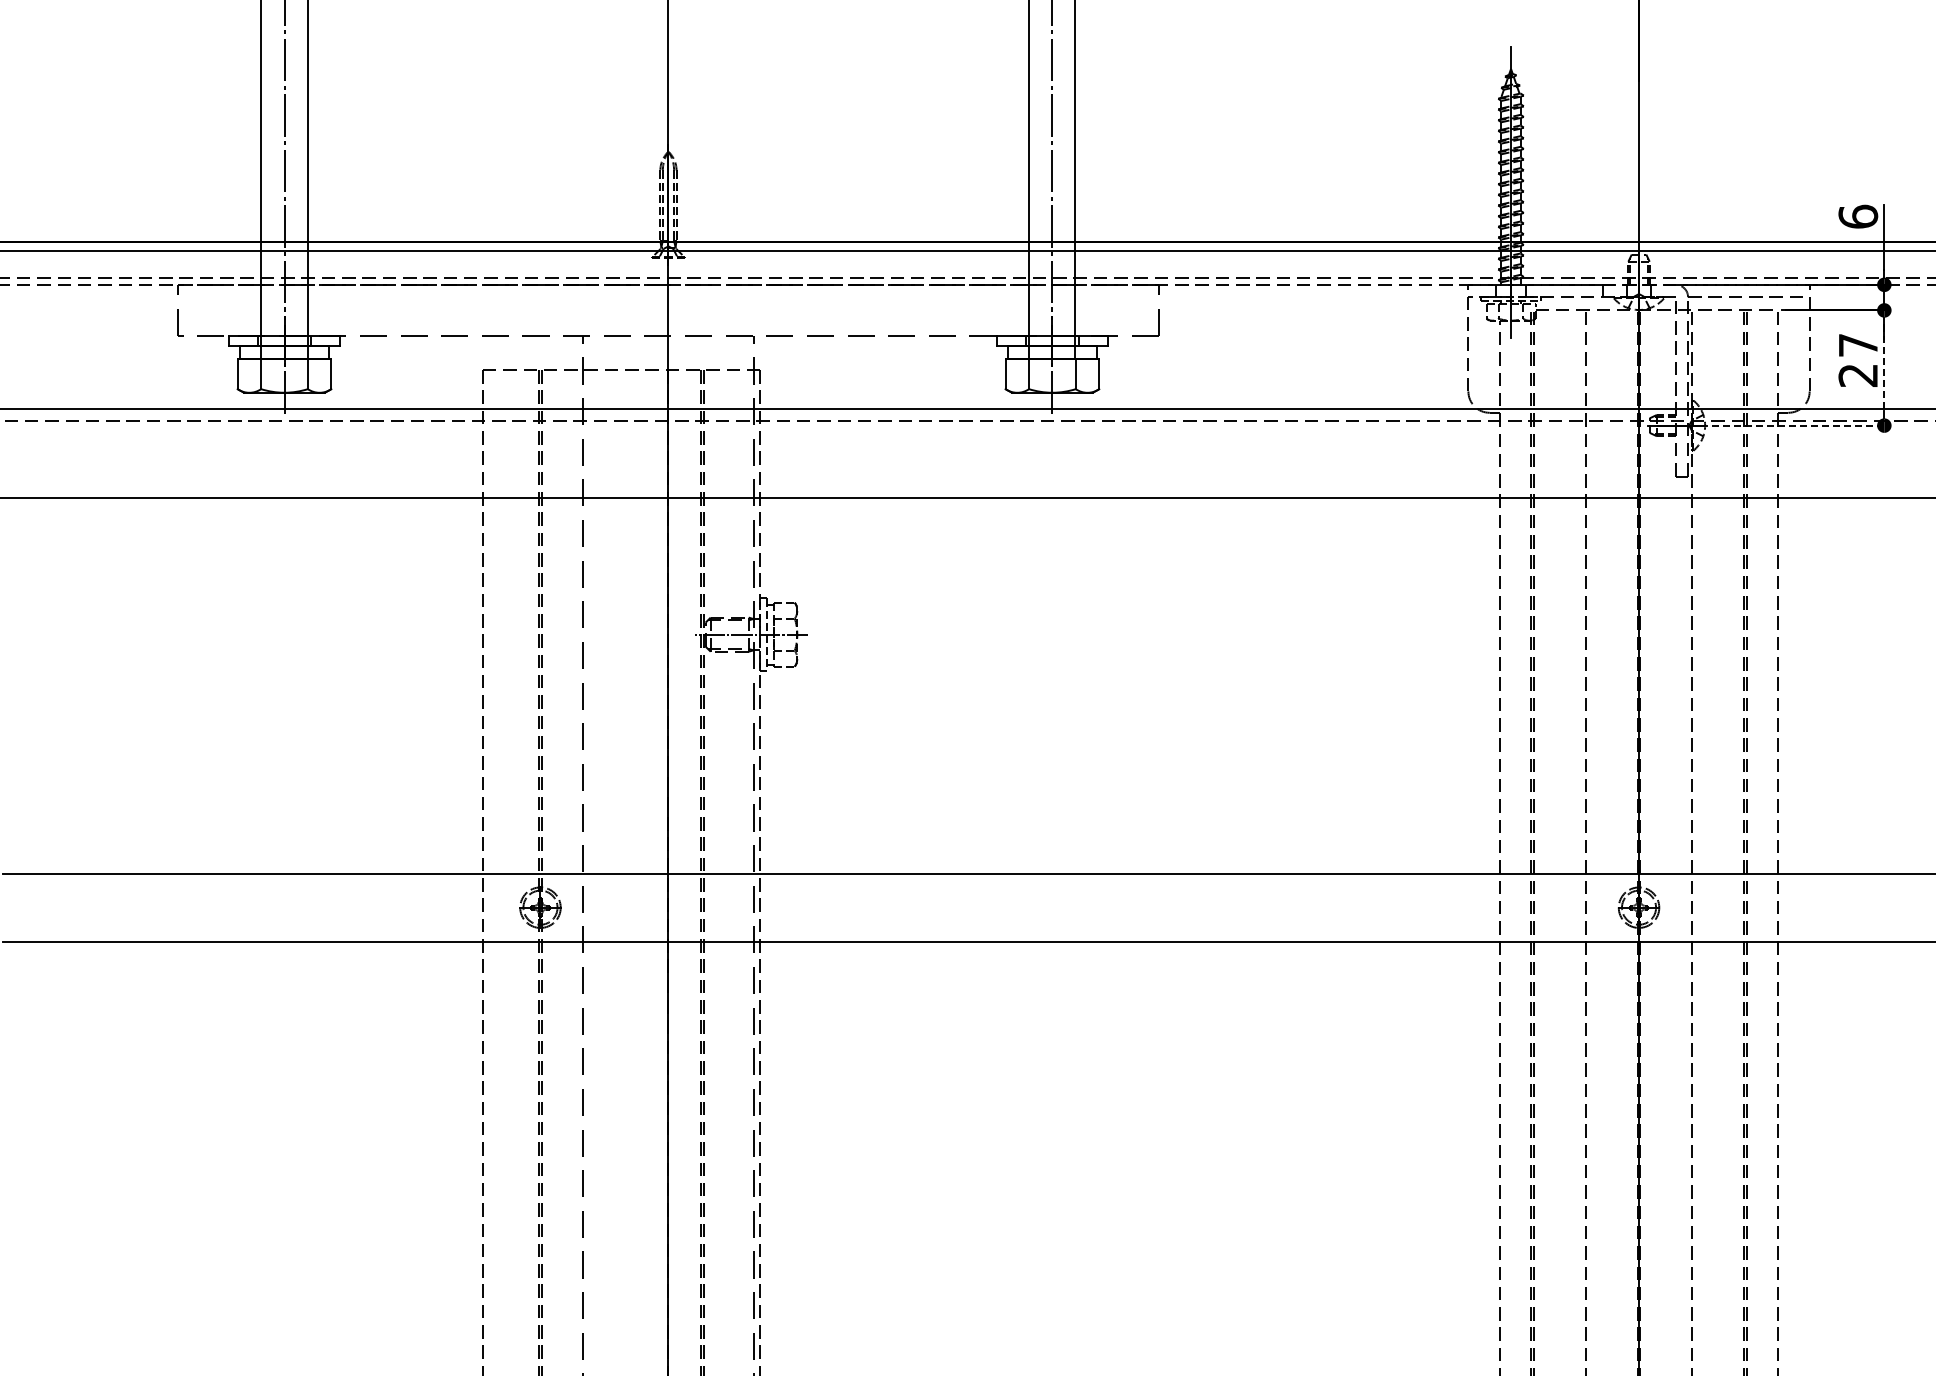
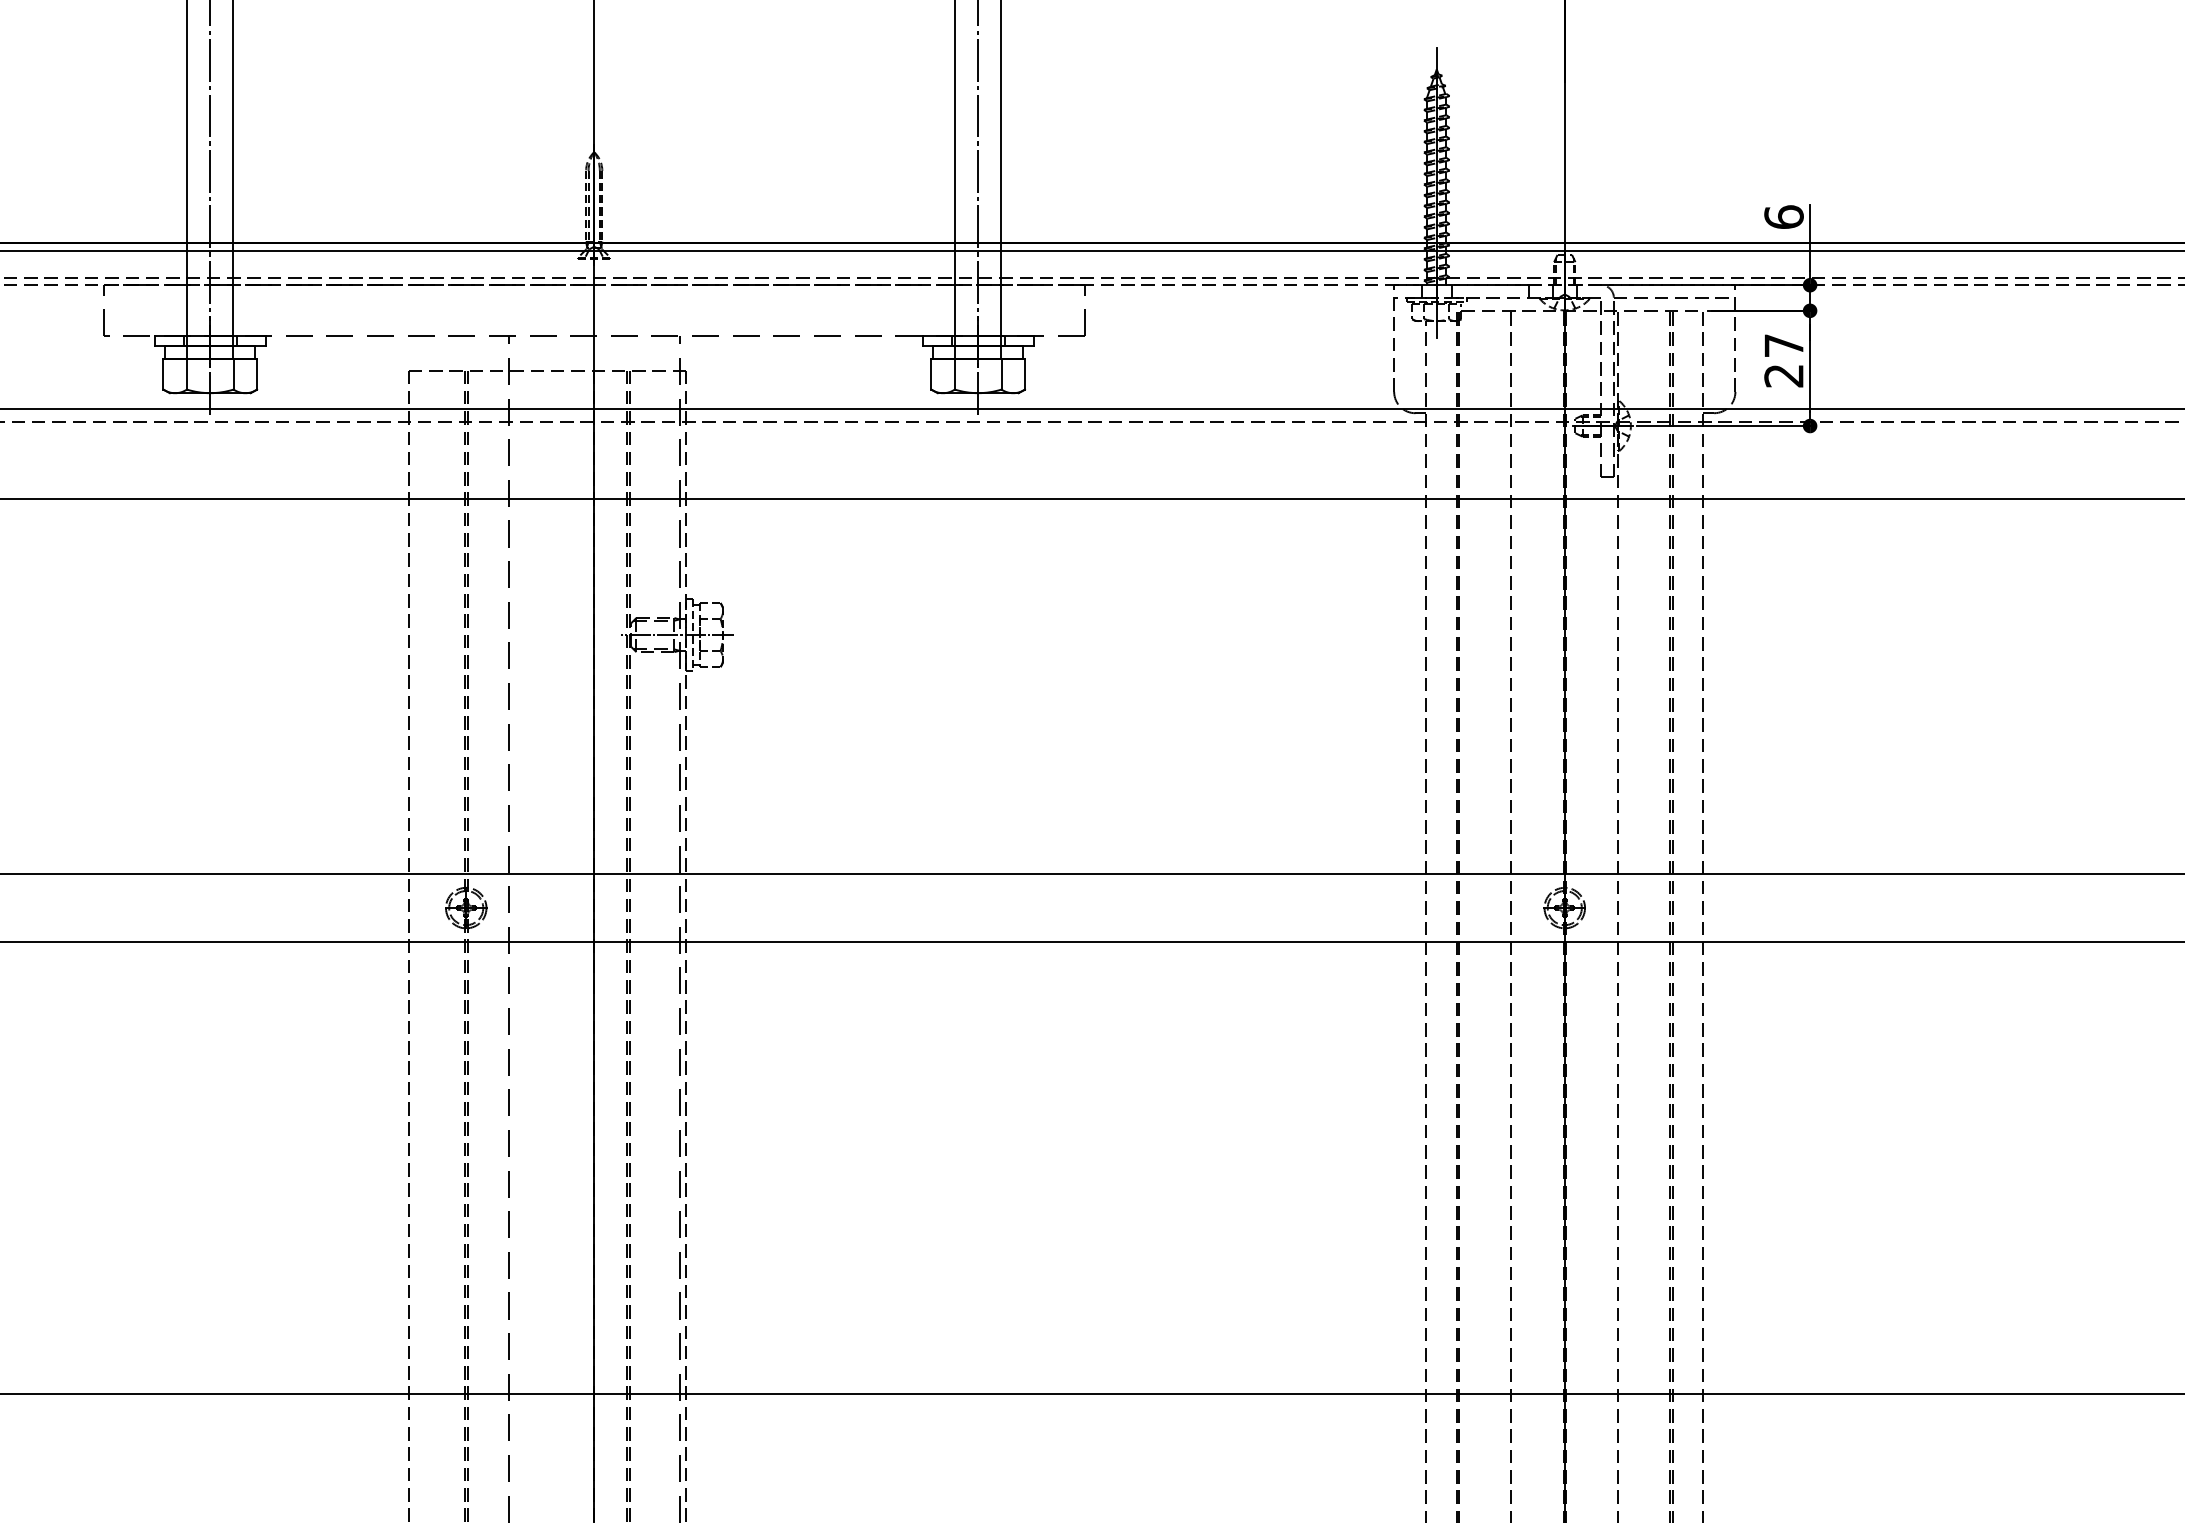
line: (1884, 368) -> (1810, 368), dashed -> solid
line: (1799, 426) -> (1725, 426), dashed -> solid

